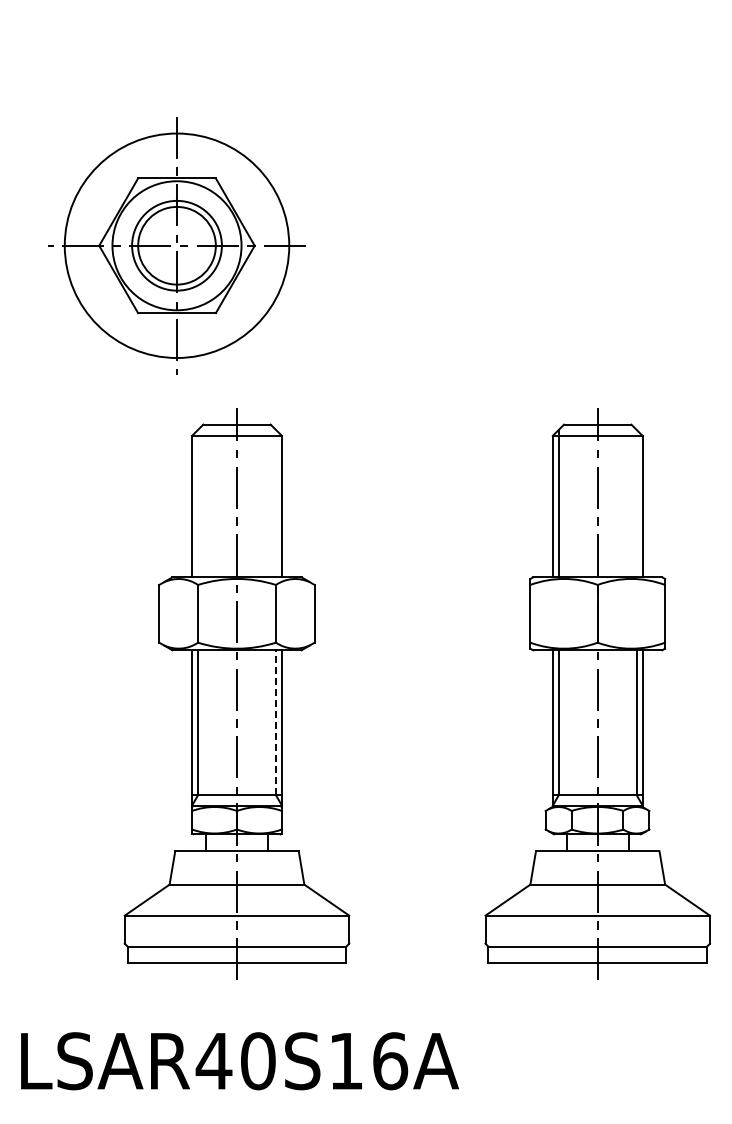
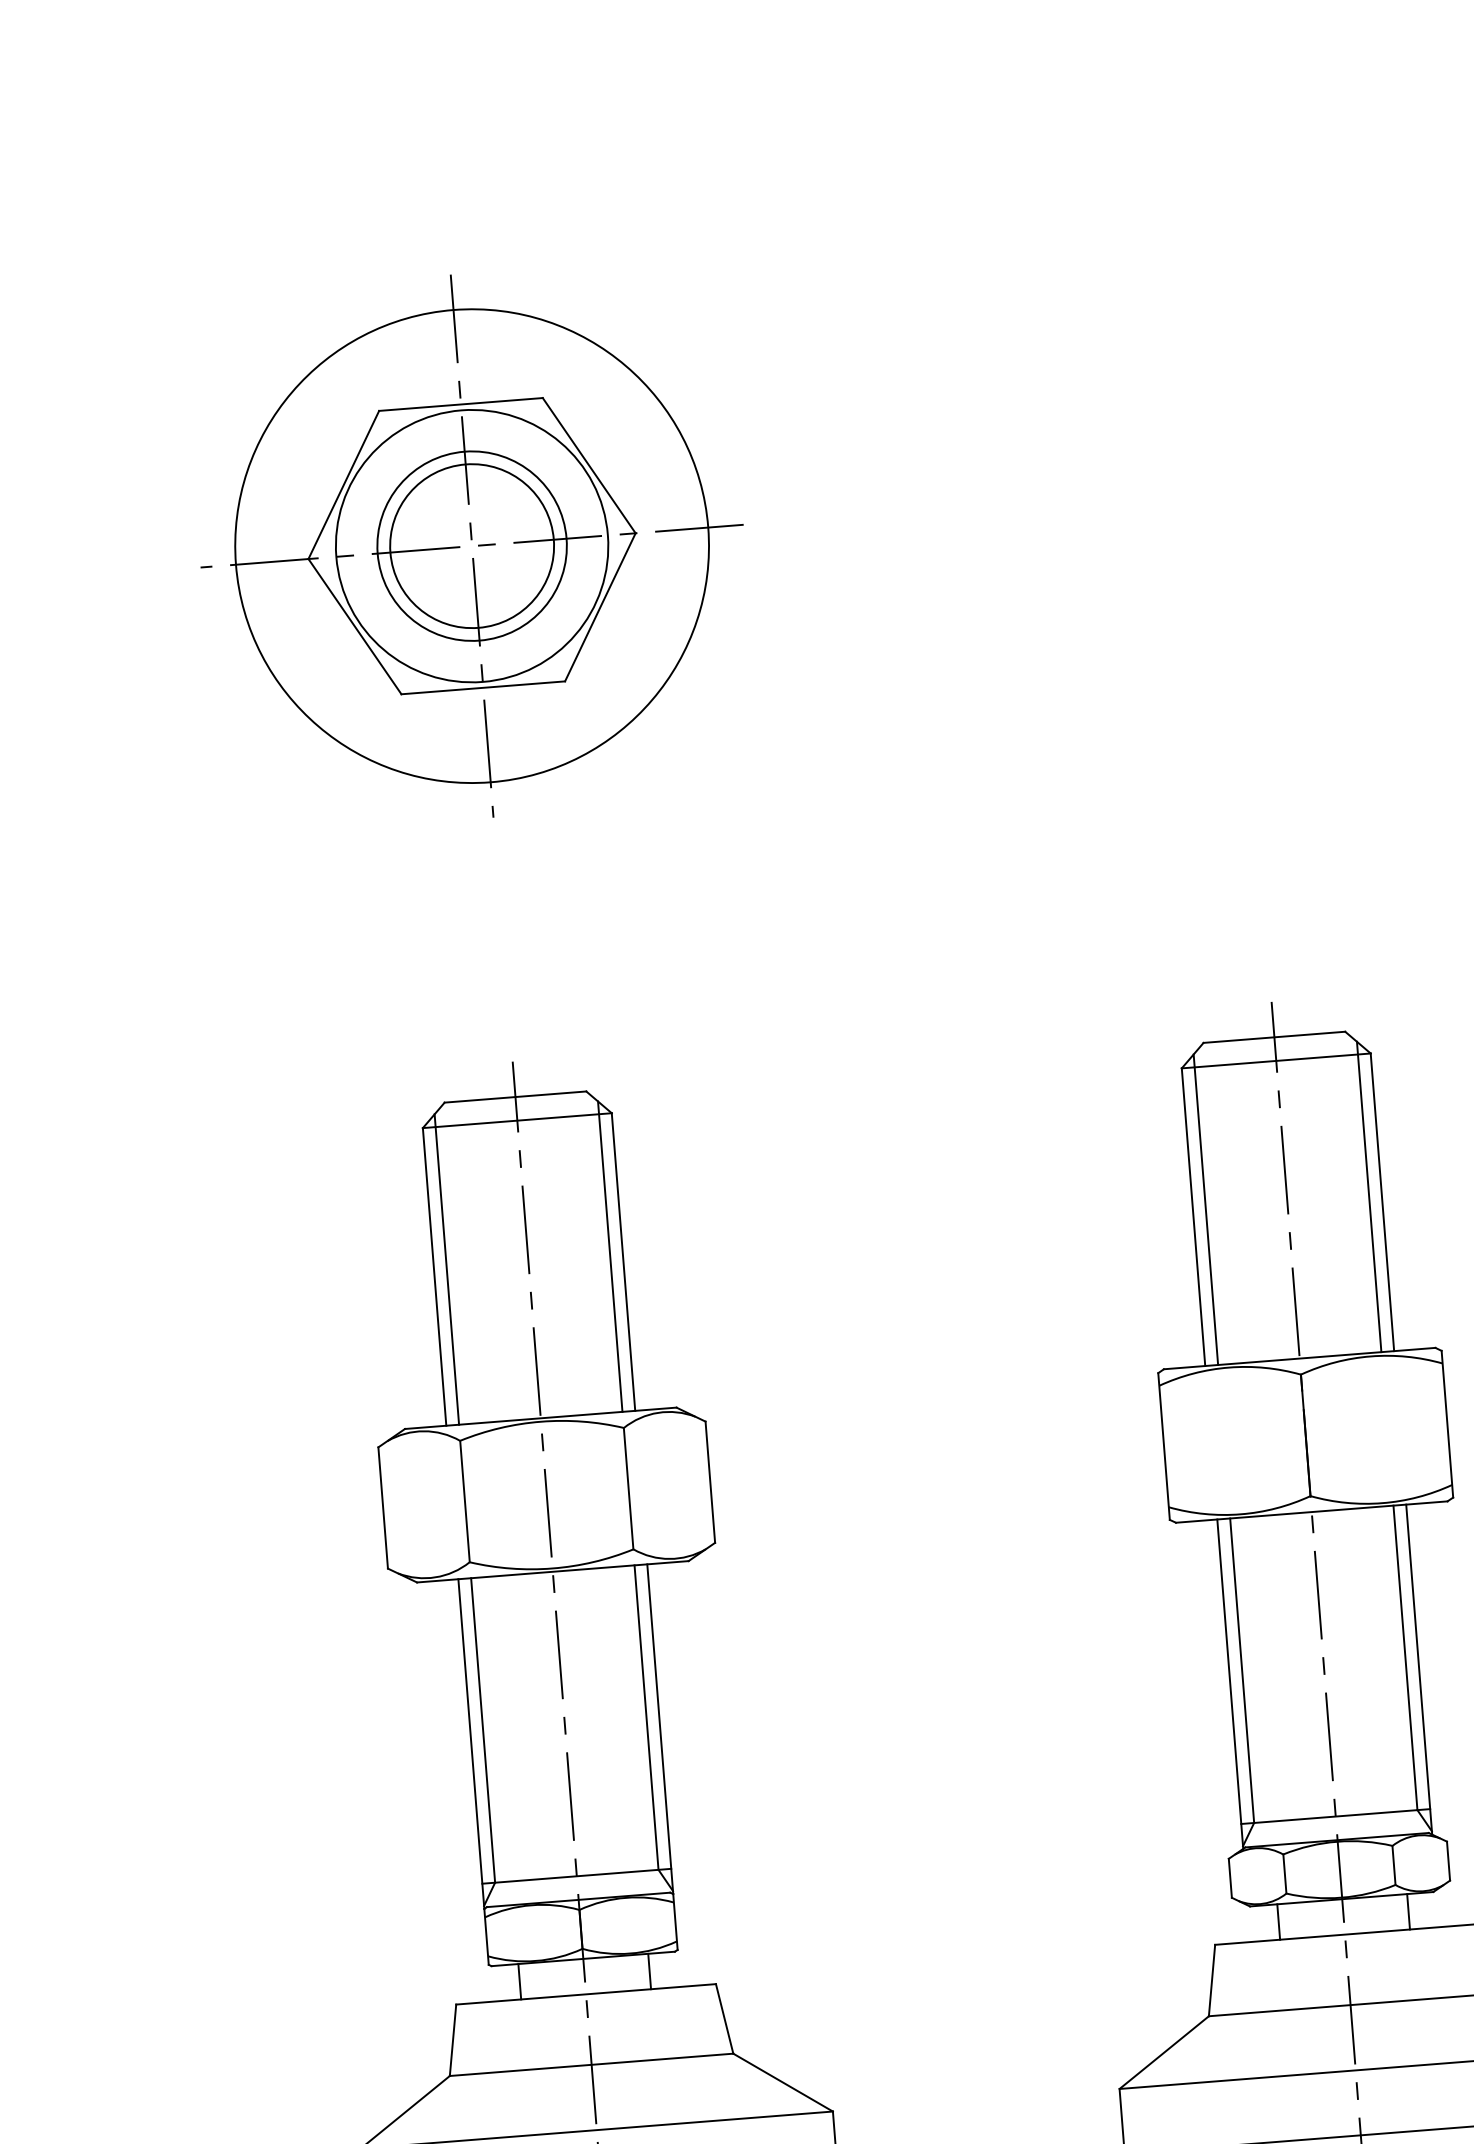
part: (176, 245) -> (470, 545), moved
line: (198, 503) -> (447, 1269), added
line: (275, 503) -> (609, 1256), added
line: (636, 503) -> (1369, 1196), added
line: (275, 722) -> (645, 1717), dashed -> solid

